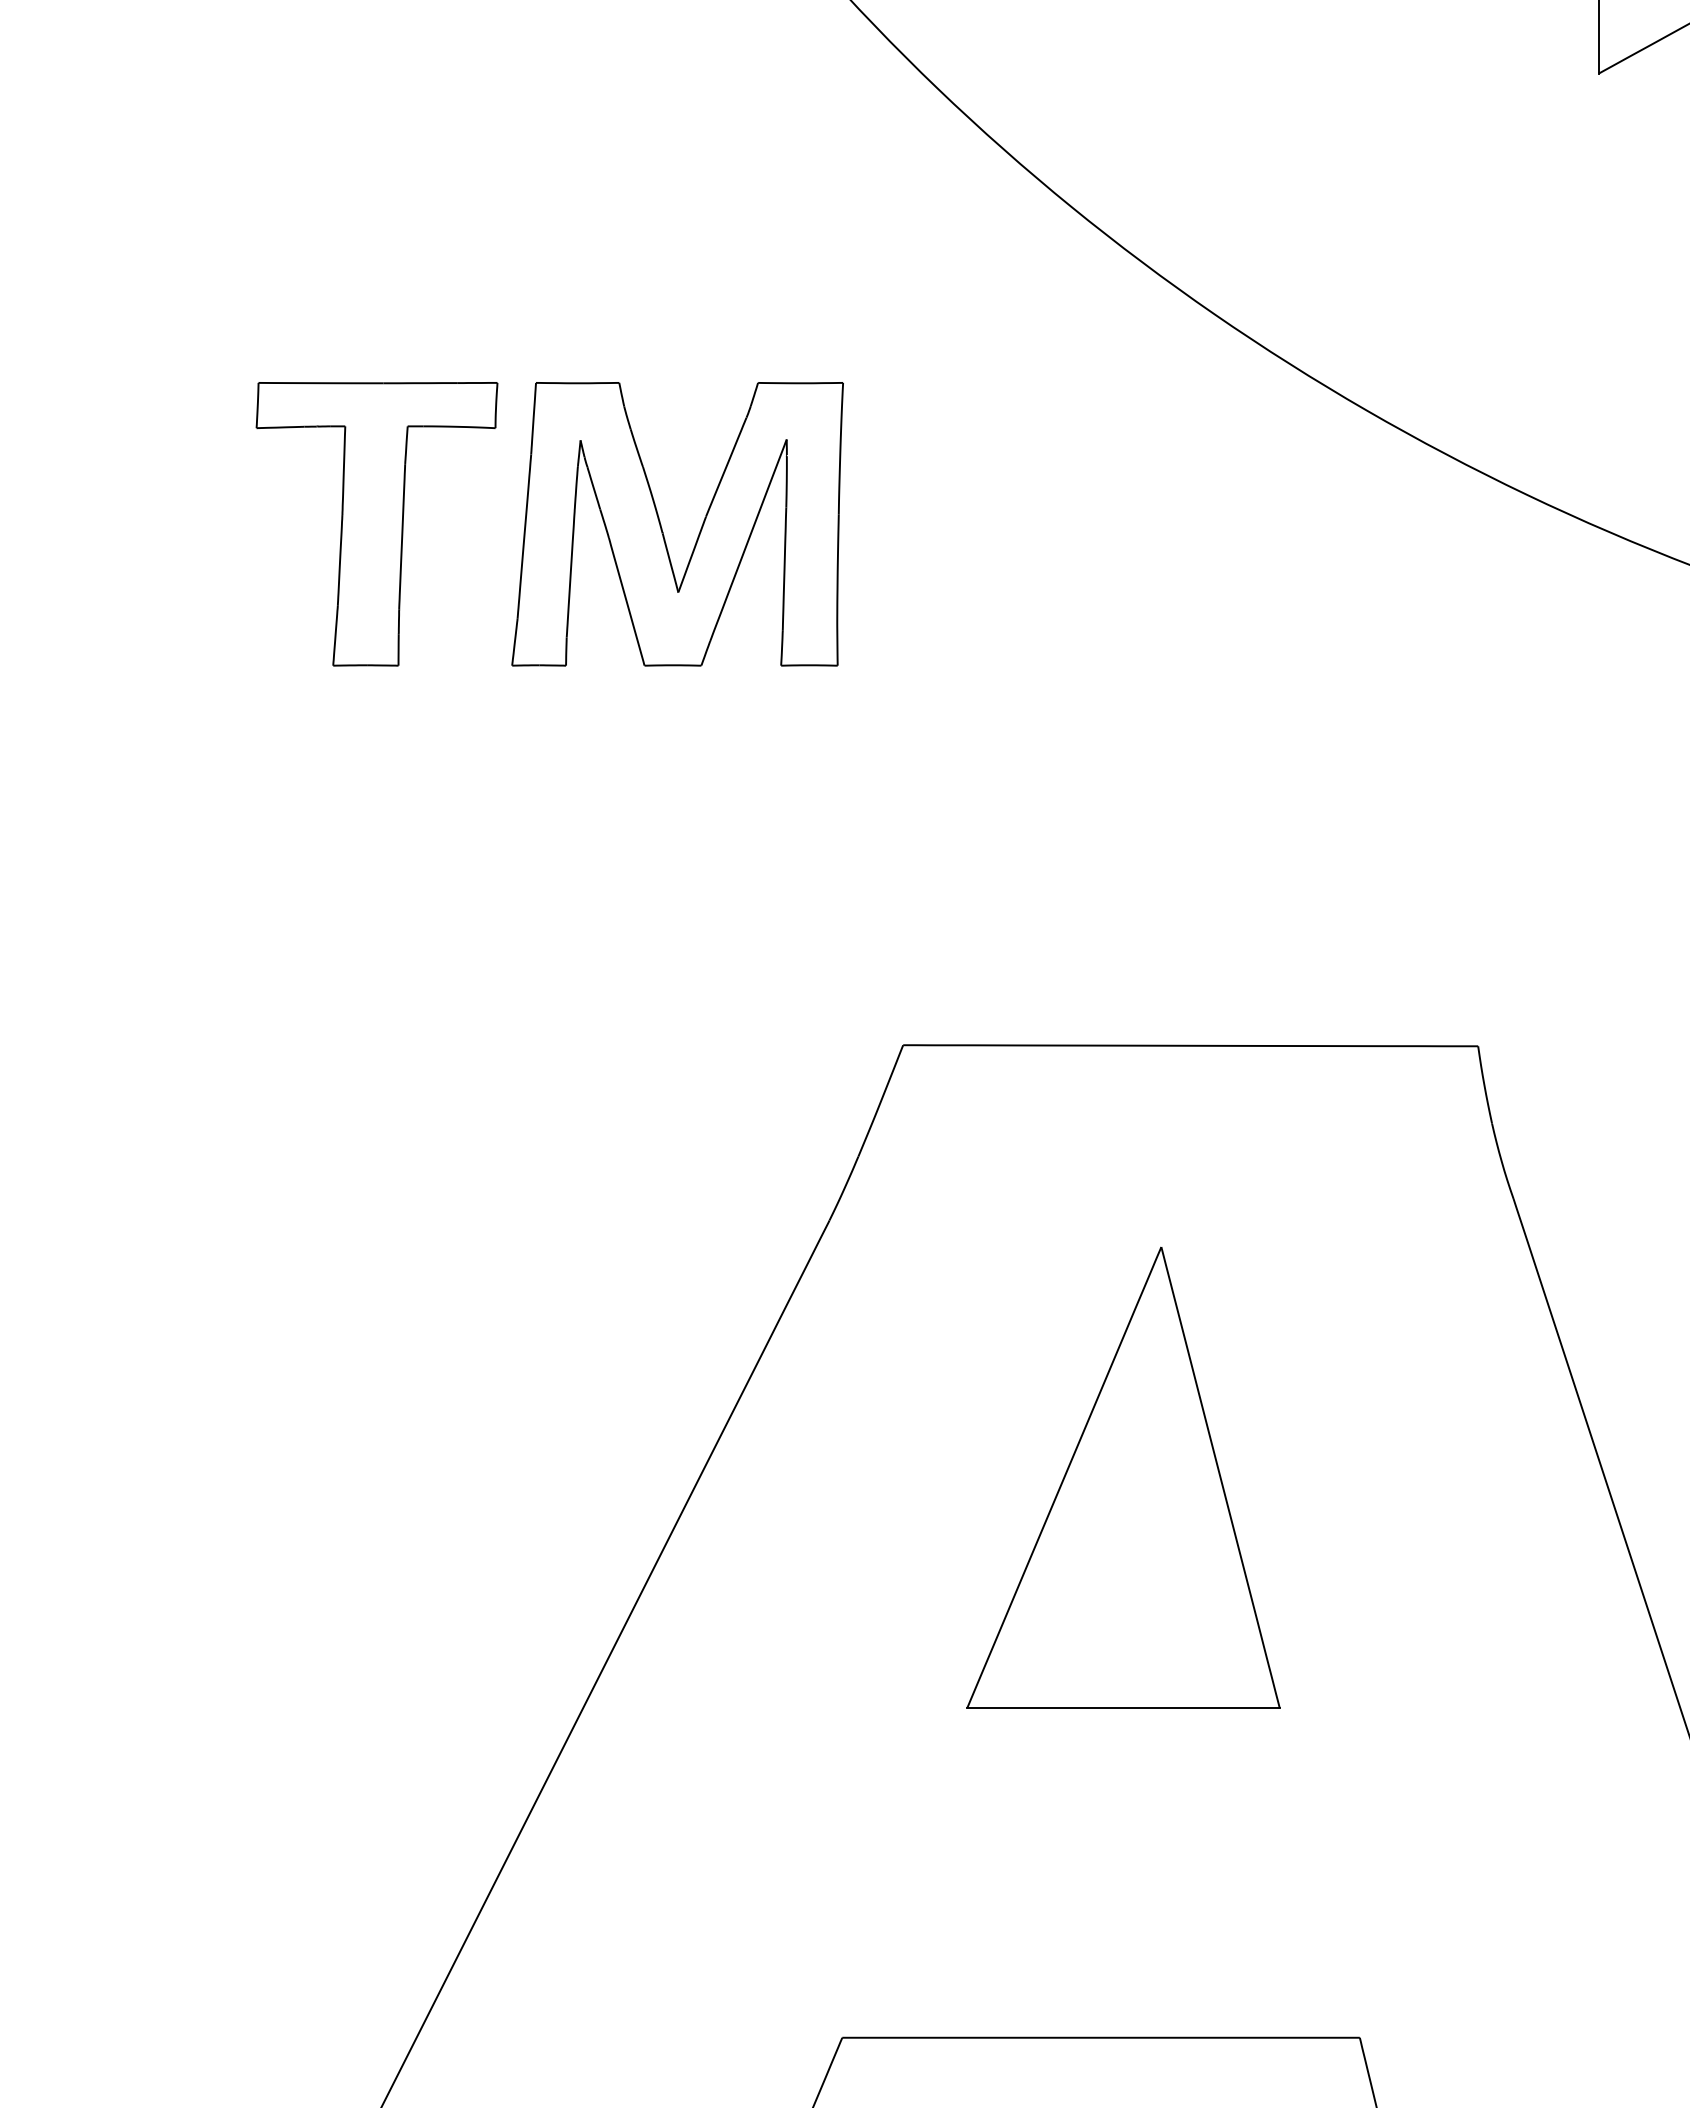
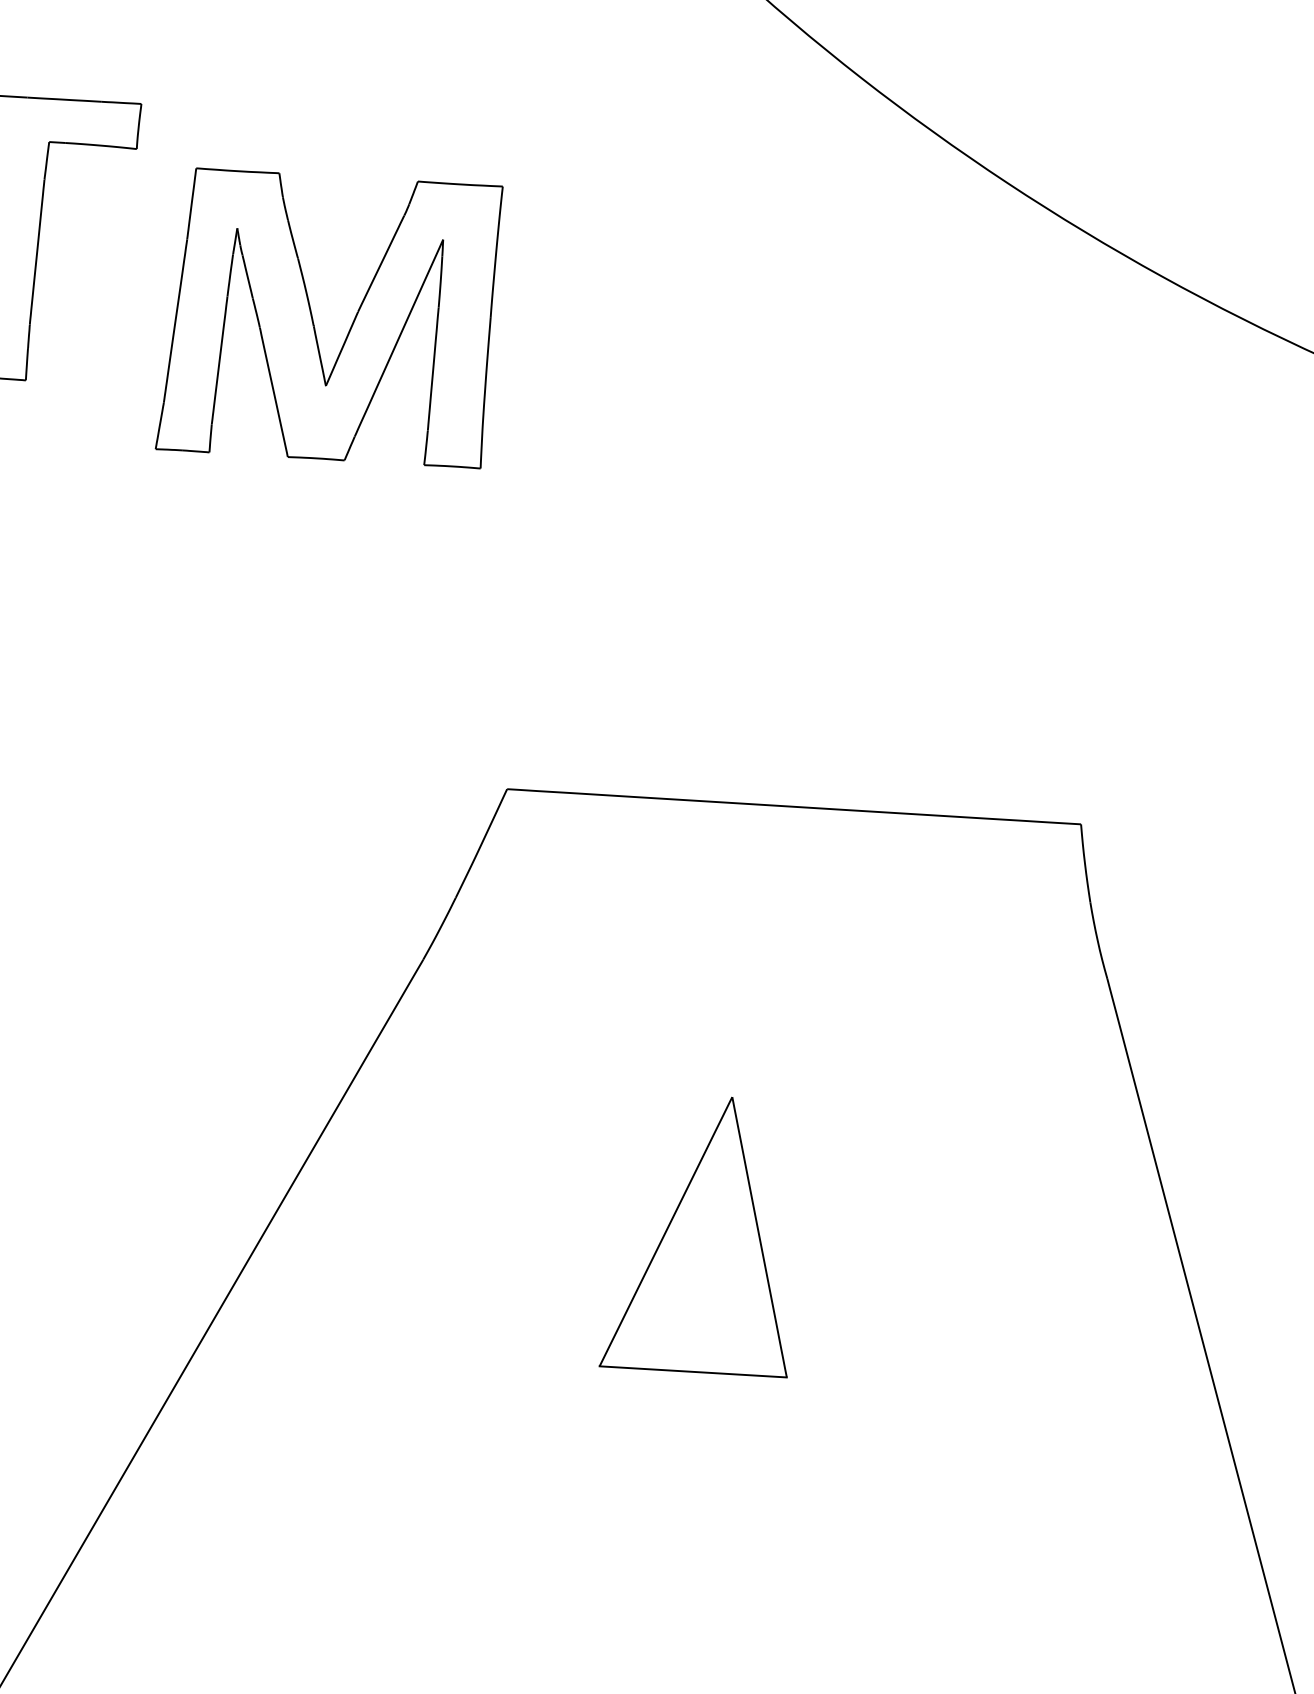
part: (662, 528) -> (313, 321), moved
part: (1123, 1477) -> (701, 1233), size x0.6

